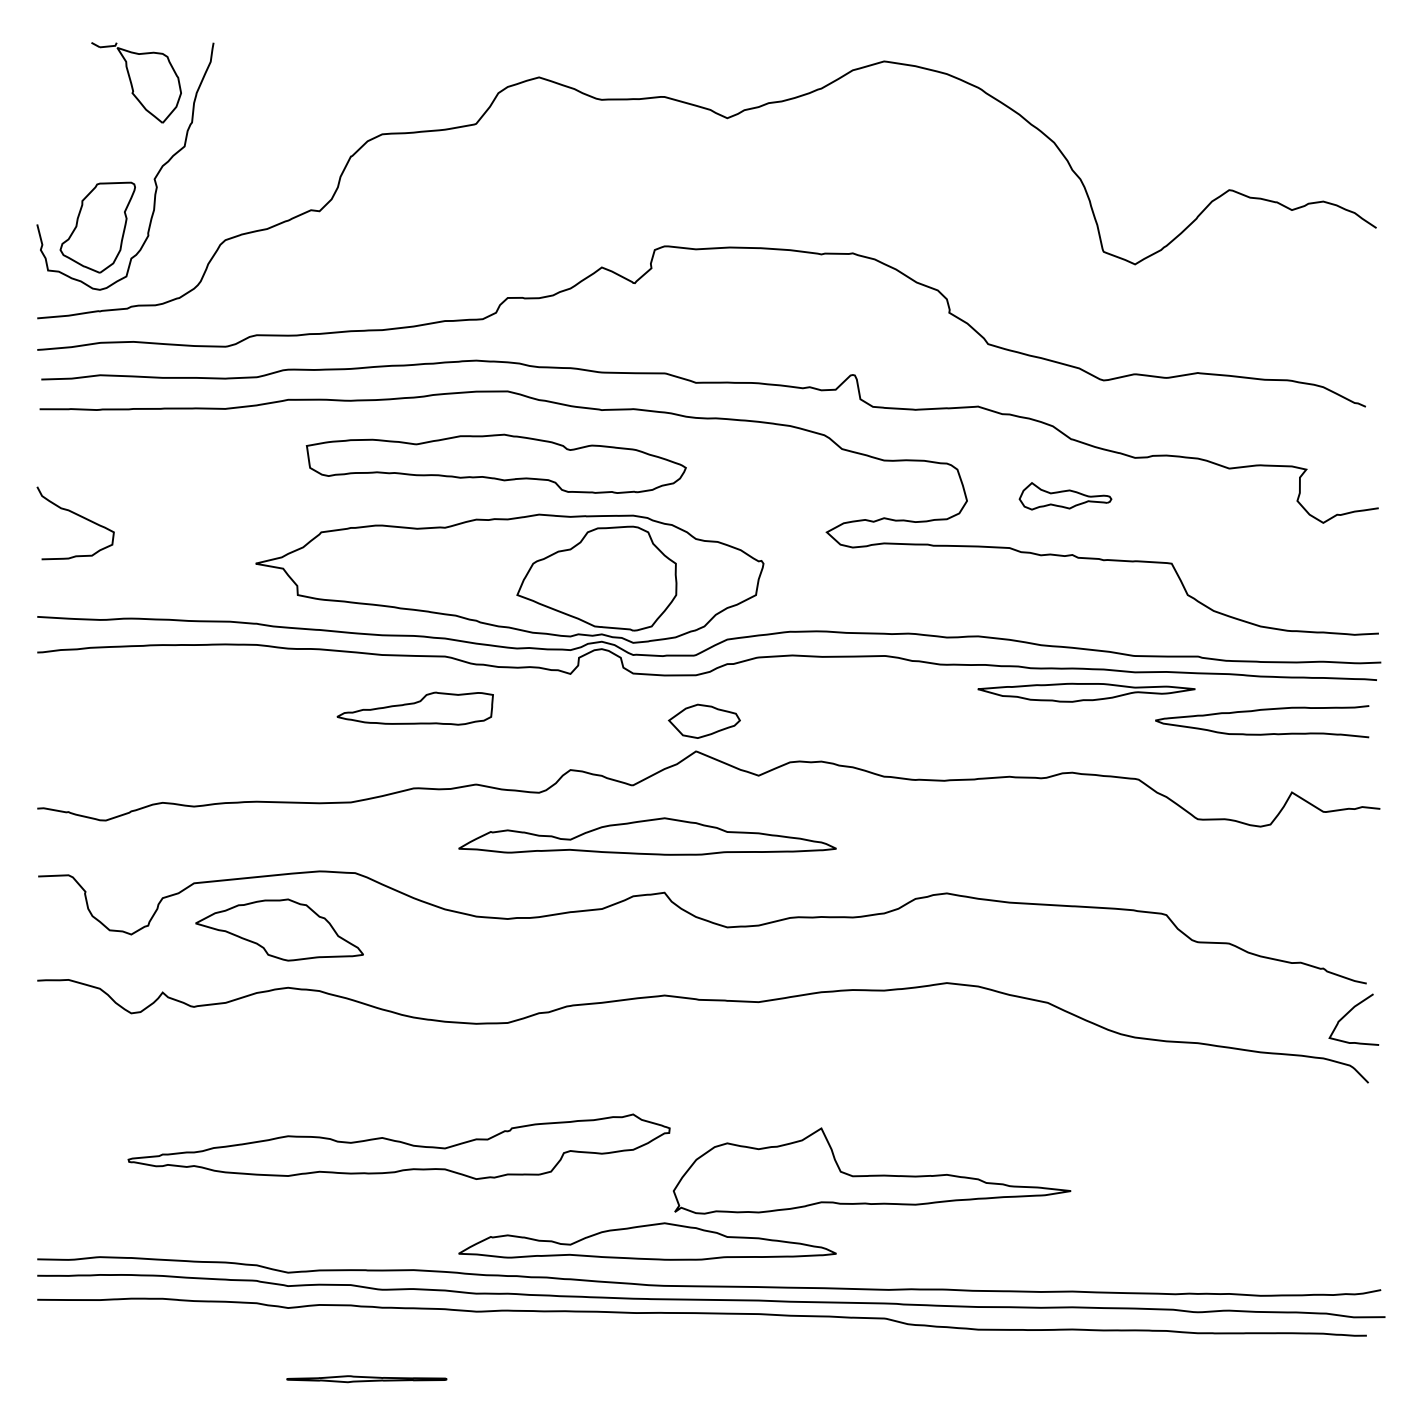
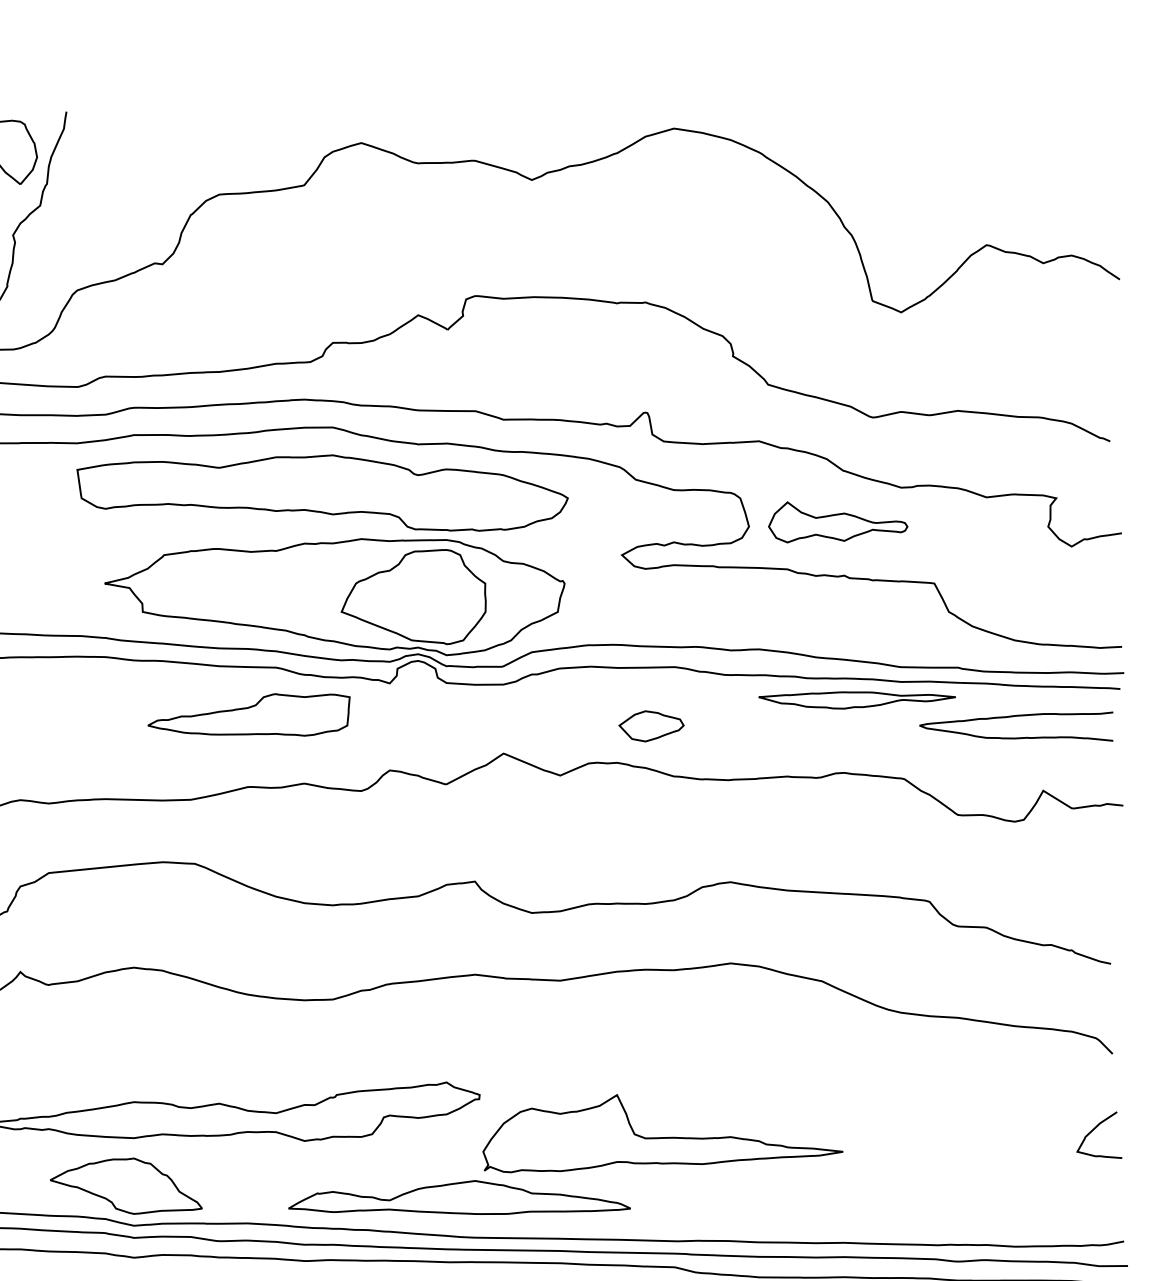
part: (496, 463) -> (322, 492), size x1.43
part: (1065, 496) -> (838, 522), size x1.67
part: (415, 708) -> (249, 714), size x1.43
part: (703, 720) -> (650, 725), moved
part: (647, 836) -> (459, 830), removed
part: (279, 929) -> (126, 1185), moved
curve: (1348, 1013) -> (1094, 1129), moved

